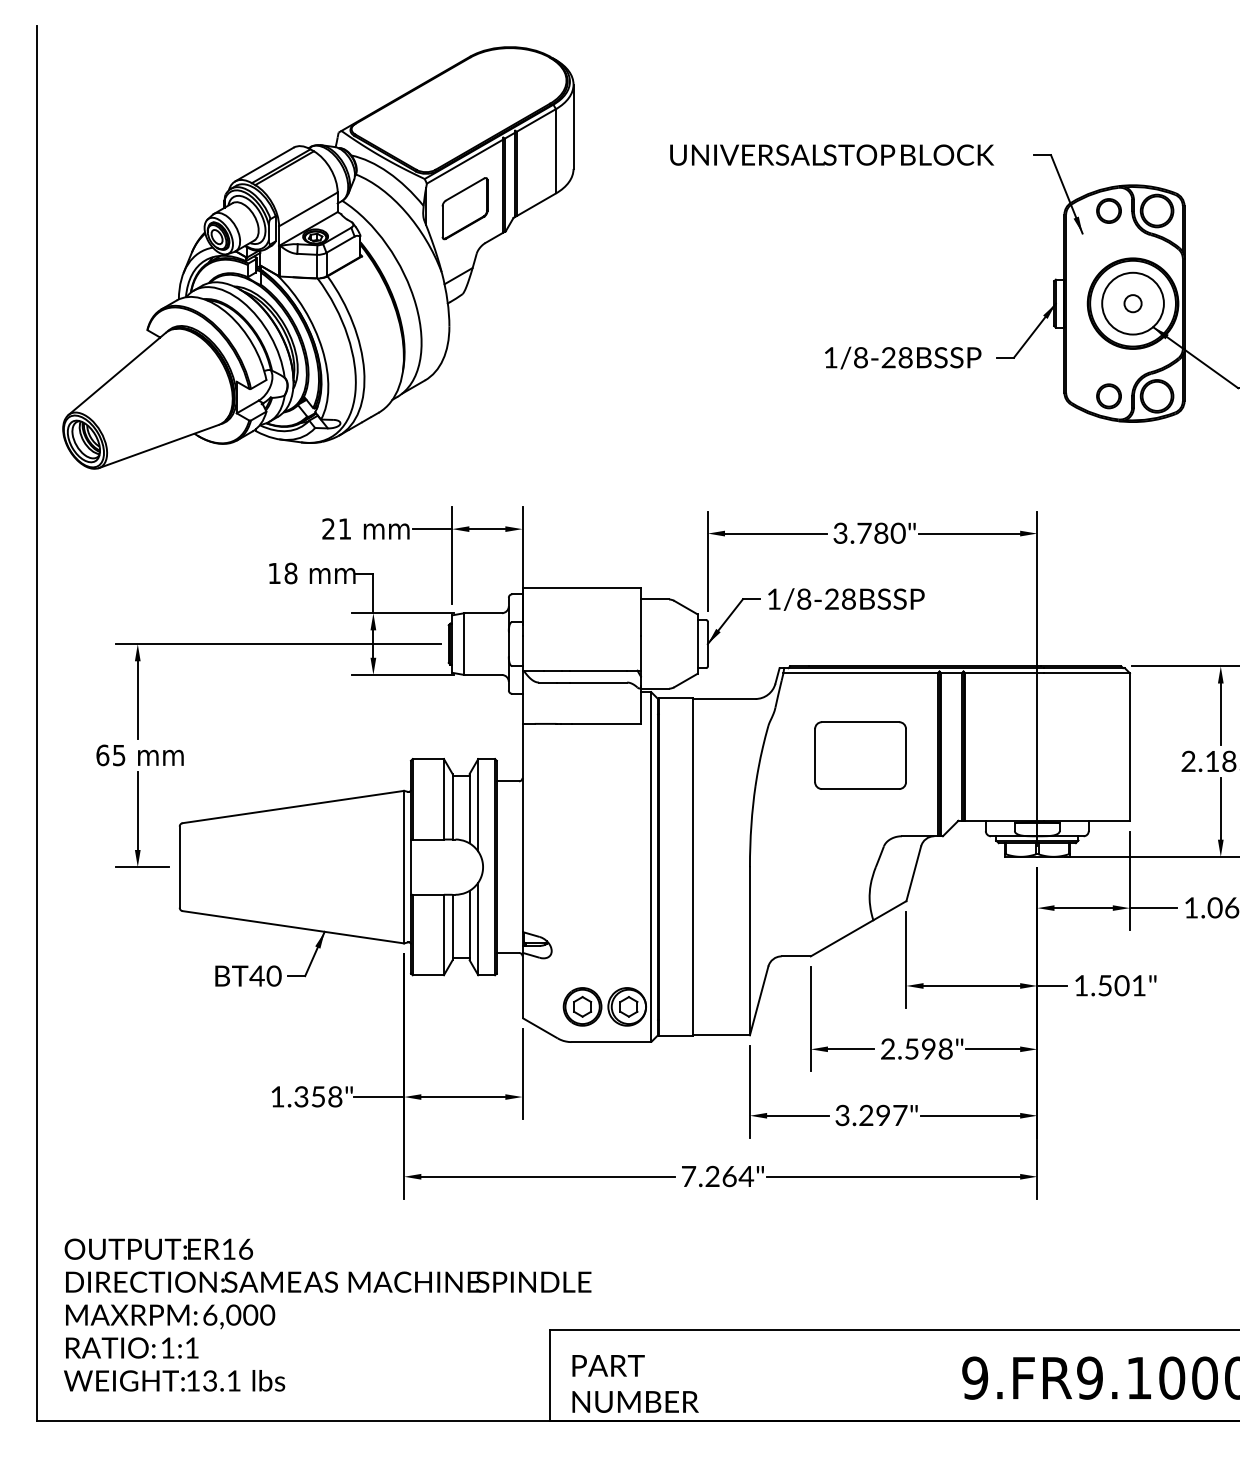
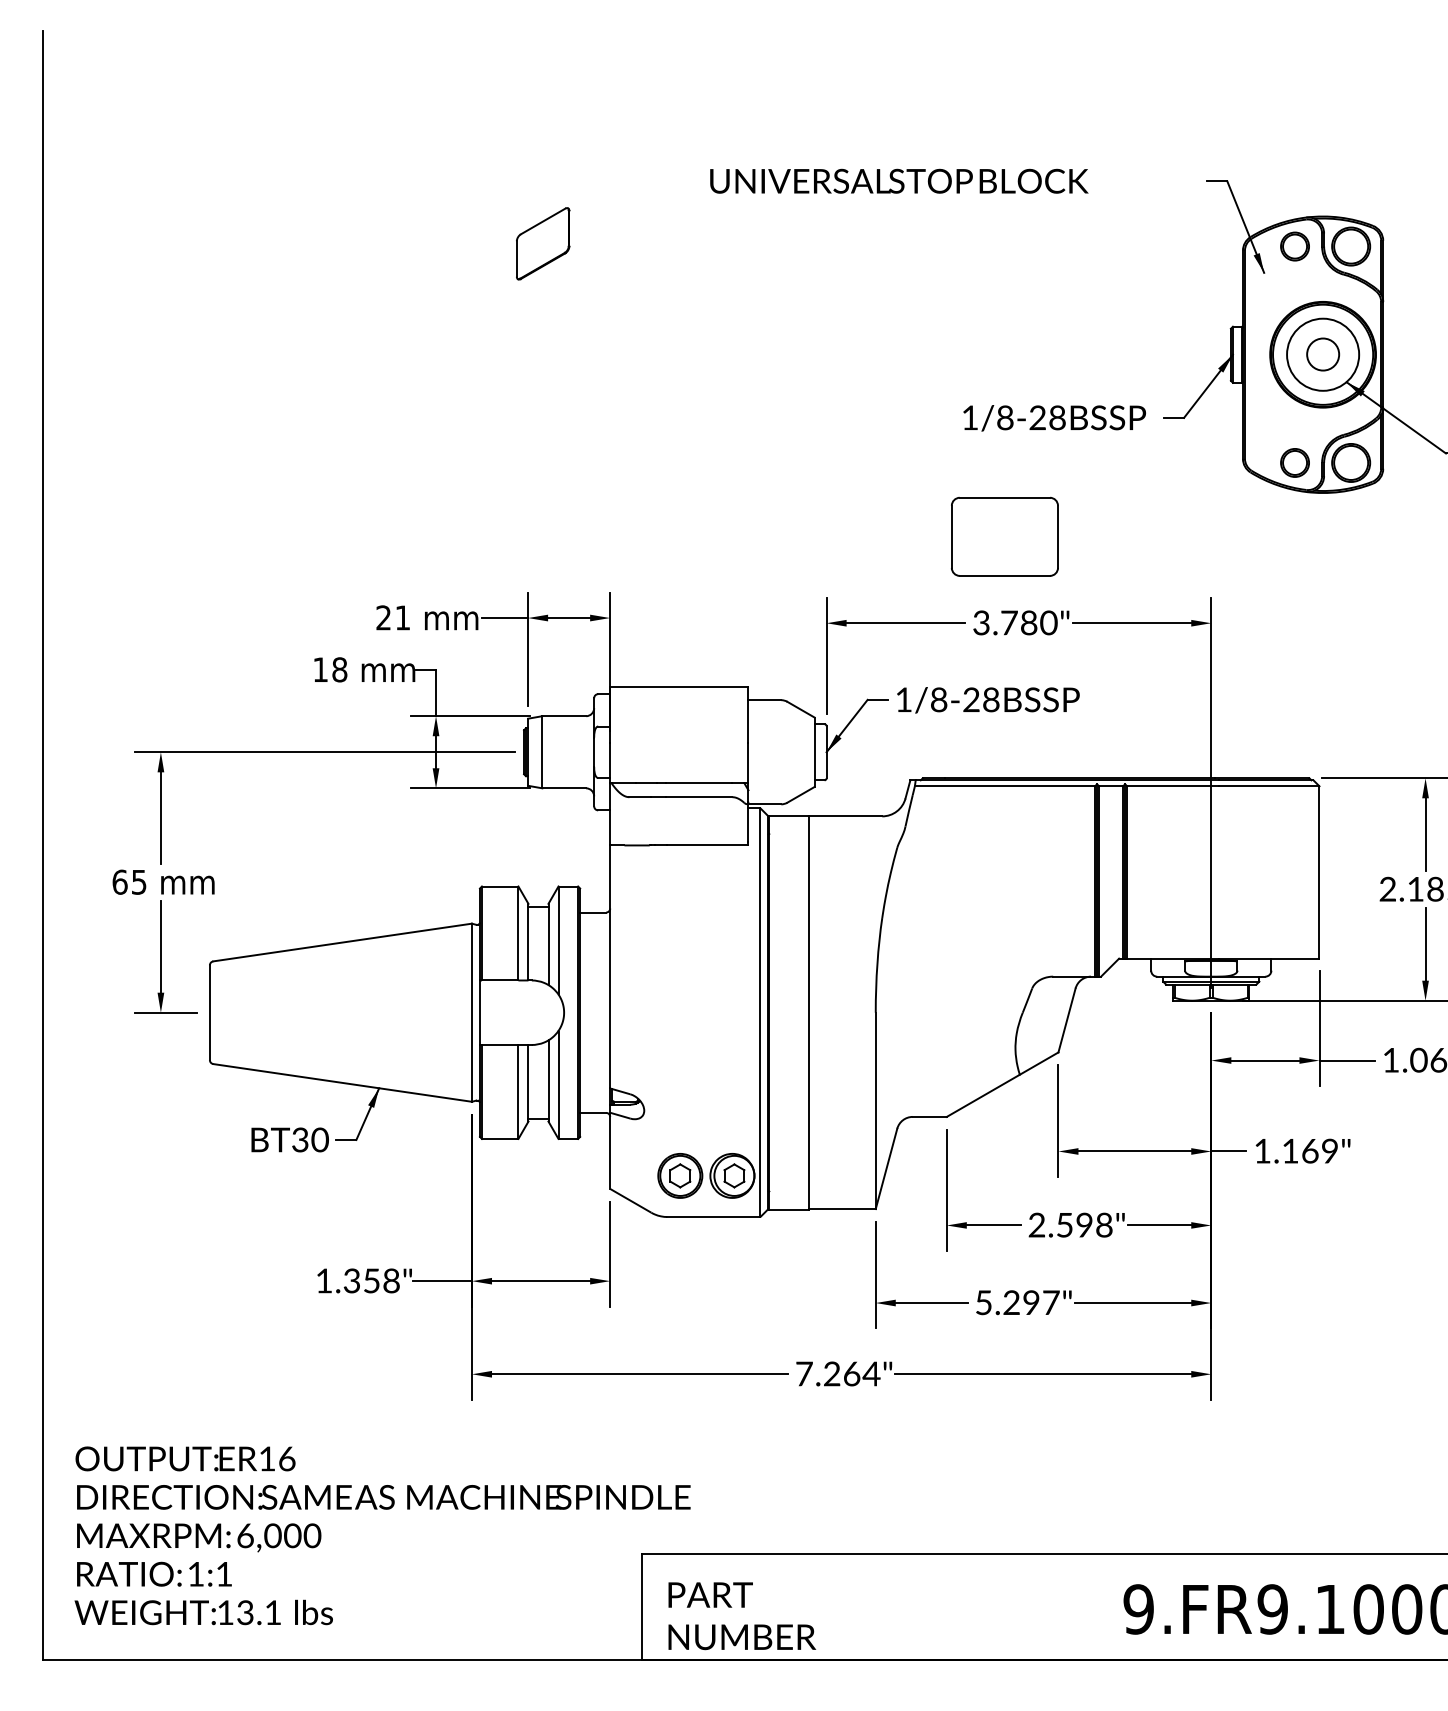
text: (832, 154) -> (899, 180), moved
part: (318, 257) -> (371, 300), removed
circle: (1132, 303) -> (1322, 354), size x1.6
part: (860, 755) -> (1004, 536), moved
text: (256, 975) -> (299, 1139), BT40 -> BT30
text: (1121, 985) -> (1309, 1150), 1.501" -> 1.169"
text: (842, 1114) -> (983, 1301), 3.297" -> 5.297"

